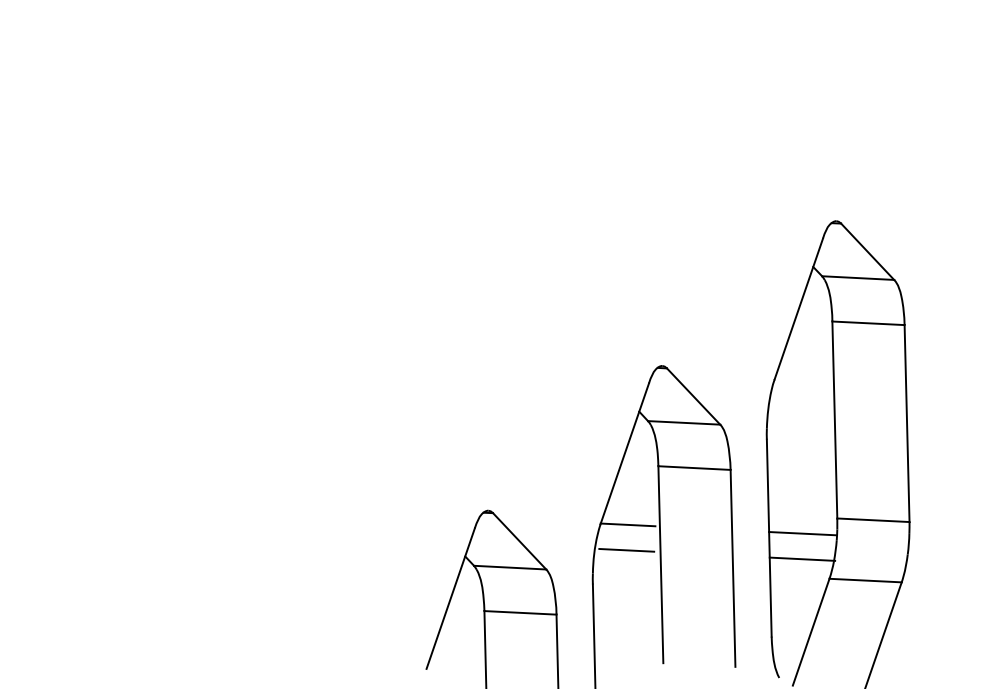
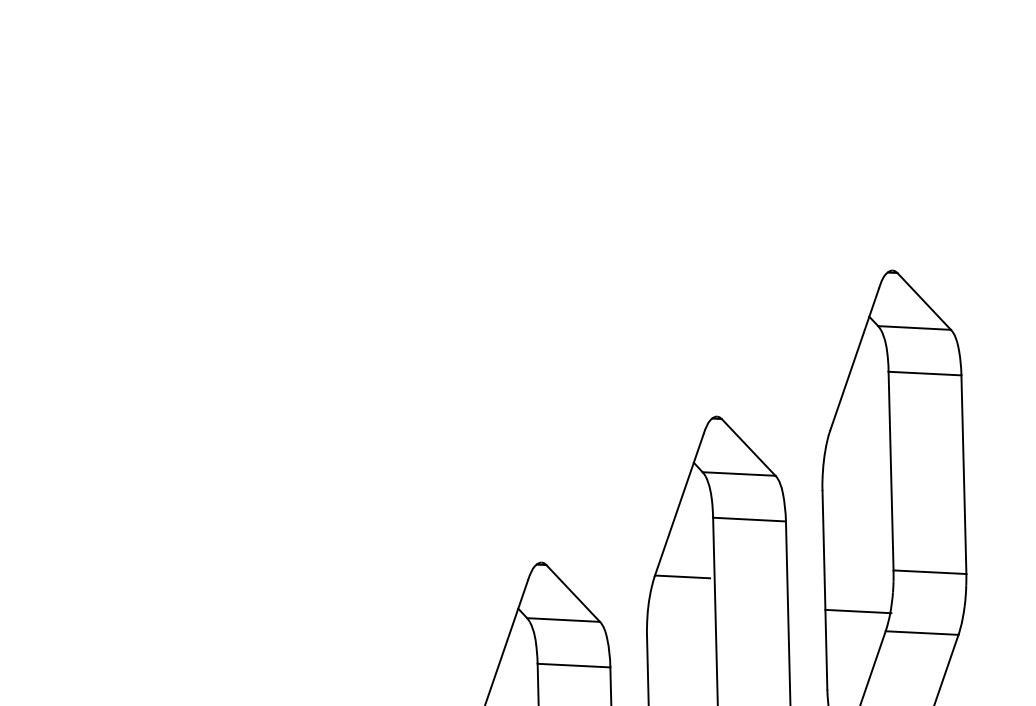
line: (802, 533) -> (858, 585), removed
line: (626, 550) -> (680, 602), removed

